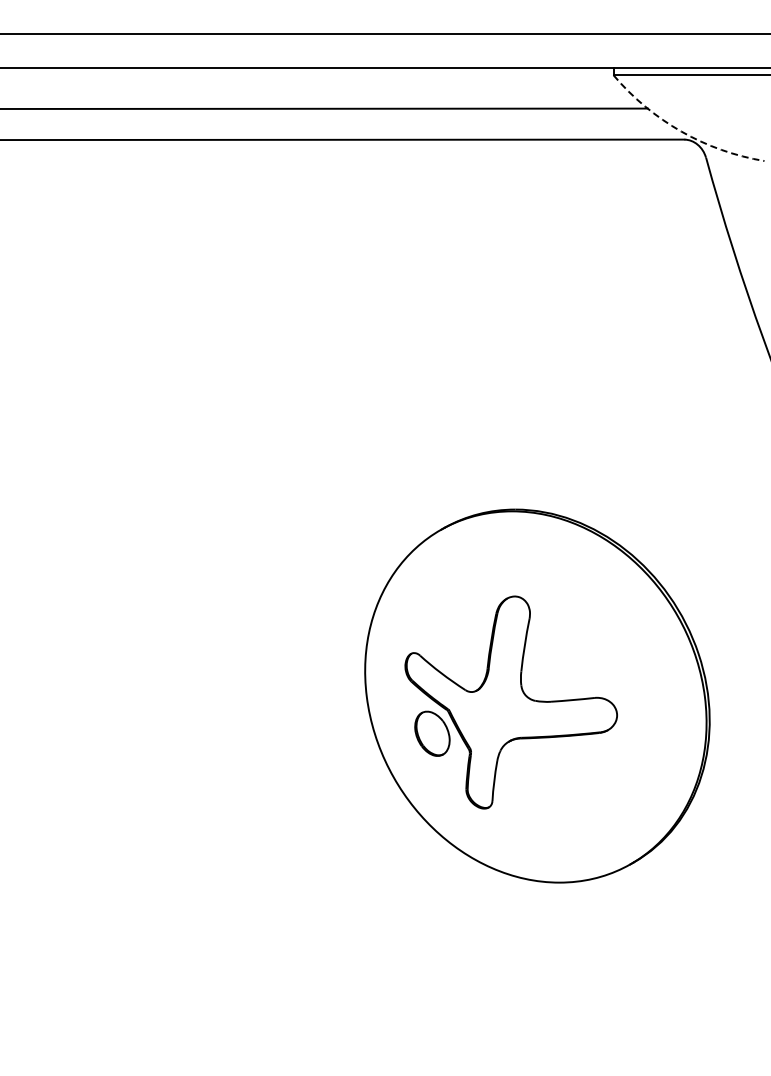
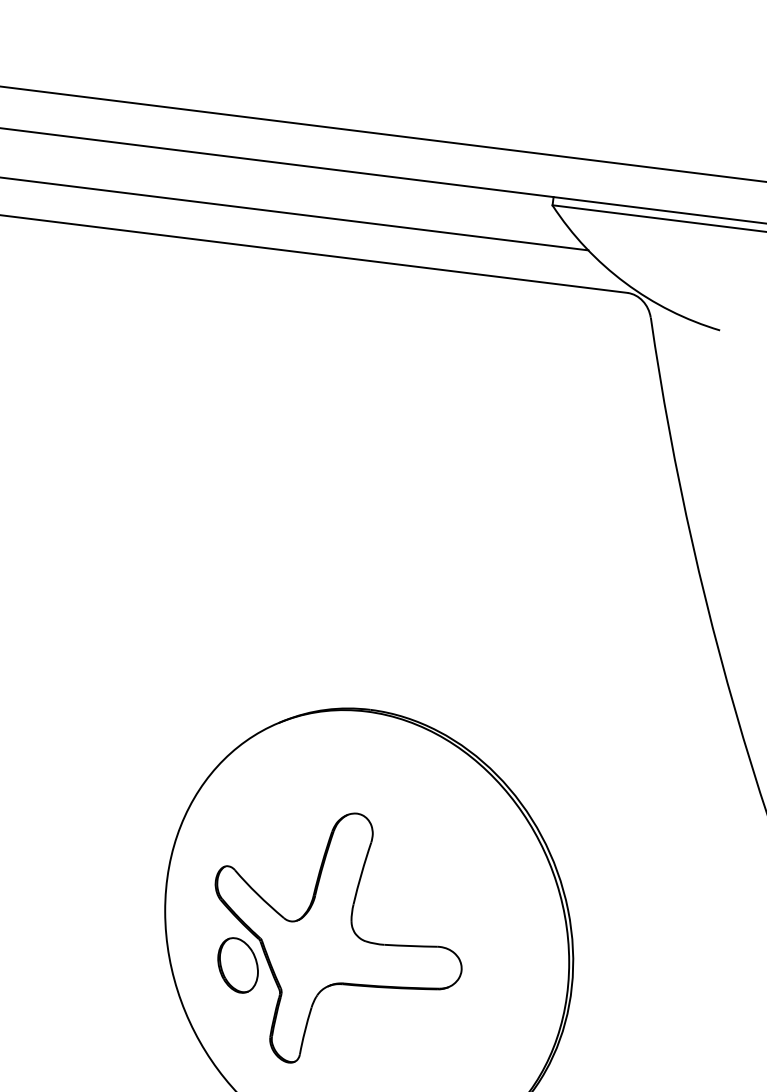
arc: (681, 131) -> (625, 282), dashed -> solid

